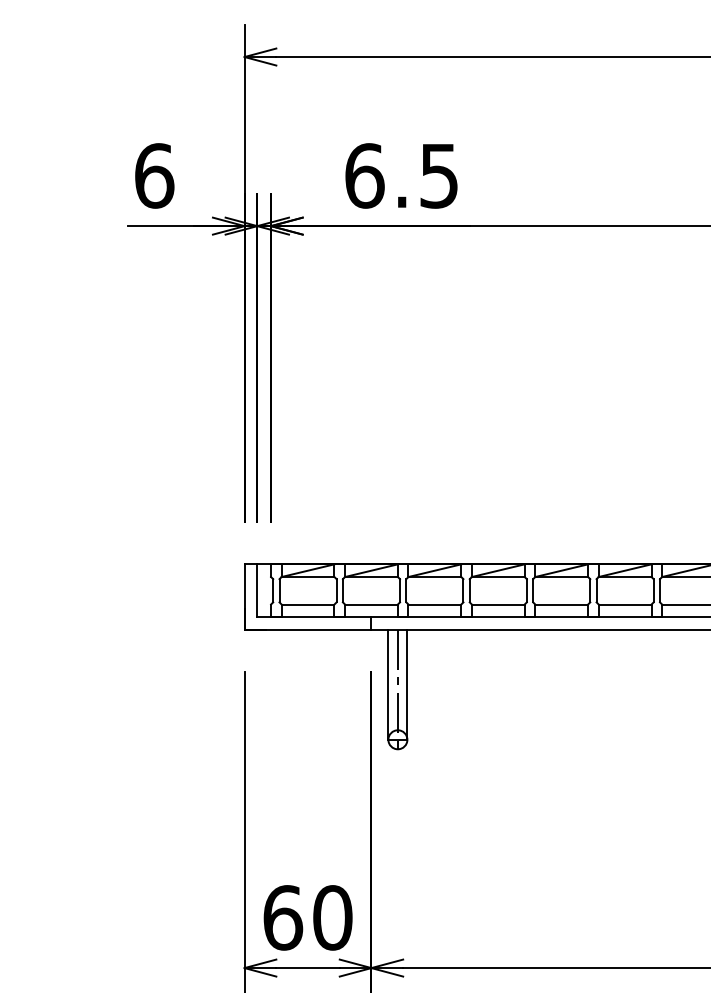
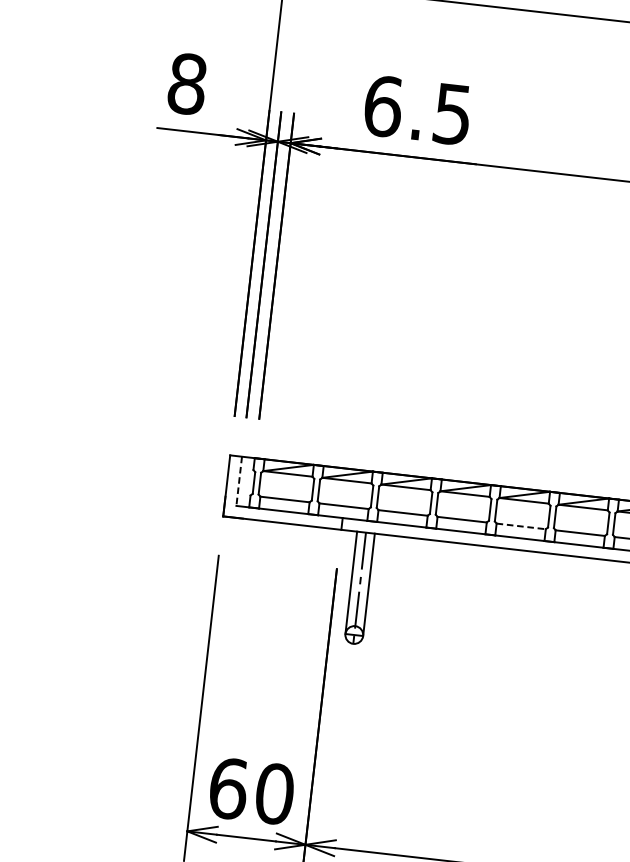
text: (154, 175) -> (187, 83), 6 -> 8
line: (257, 591) -> (239, 482), solid -> dashed
line: (562, 604) -> (521, 526), solid -> dashed

